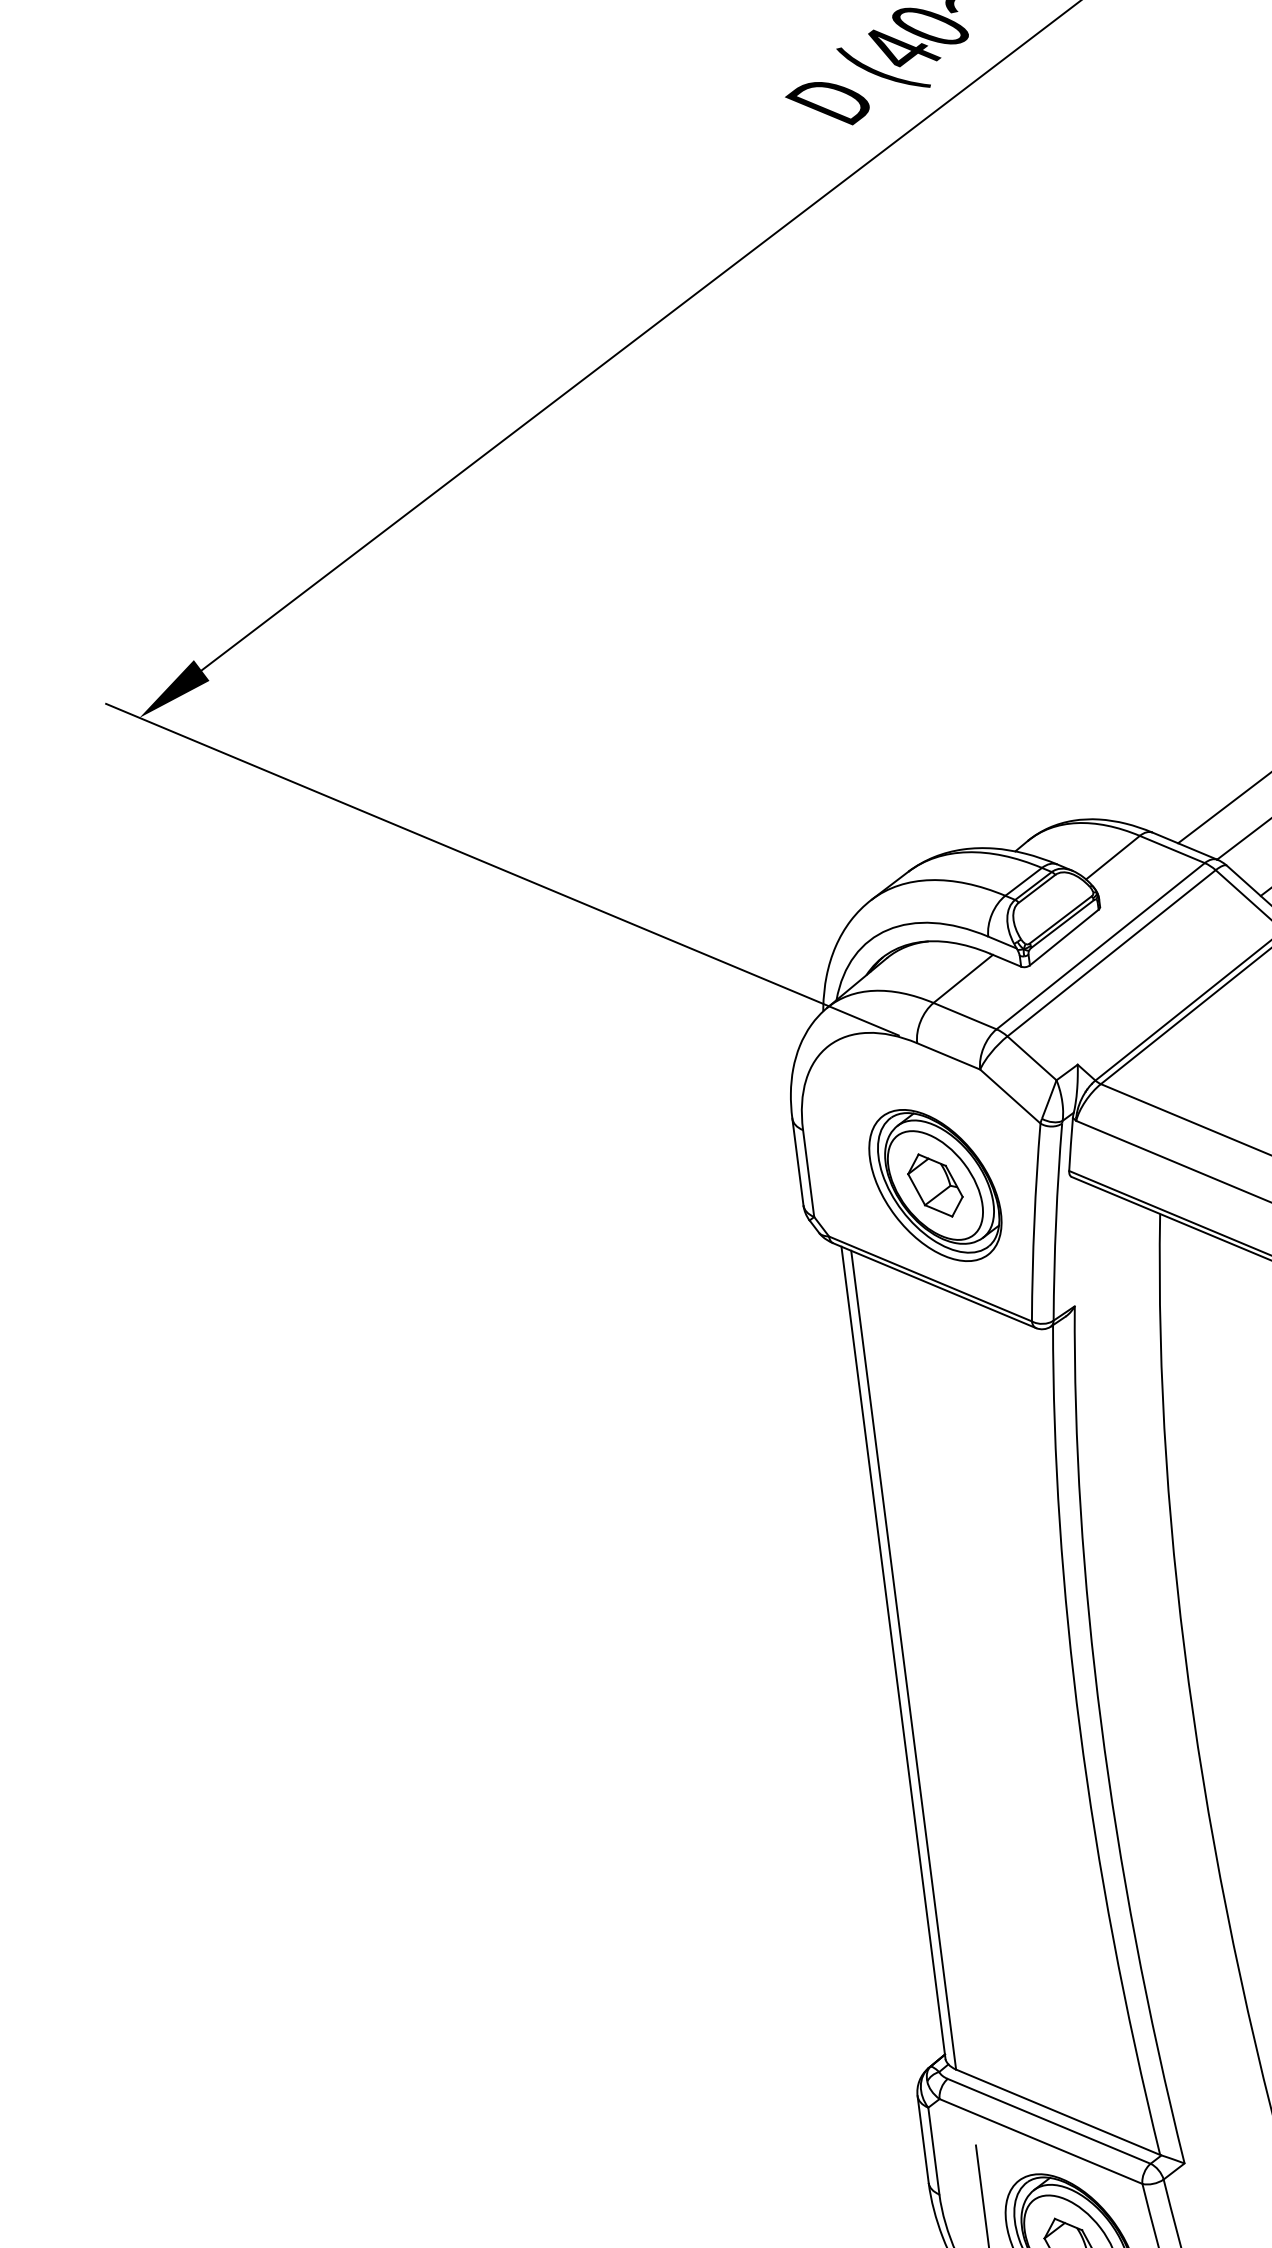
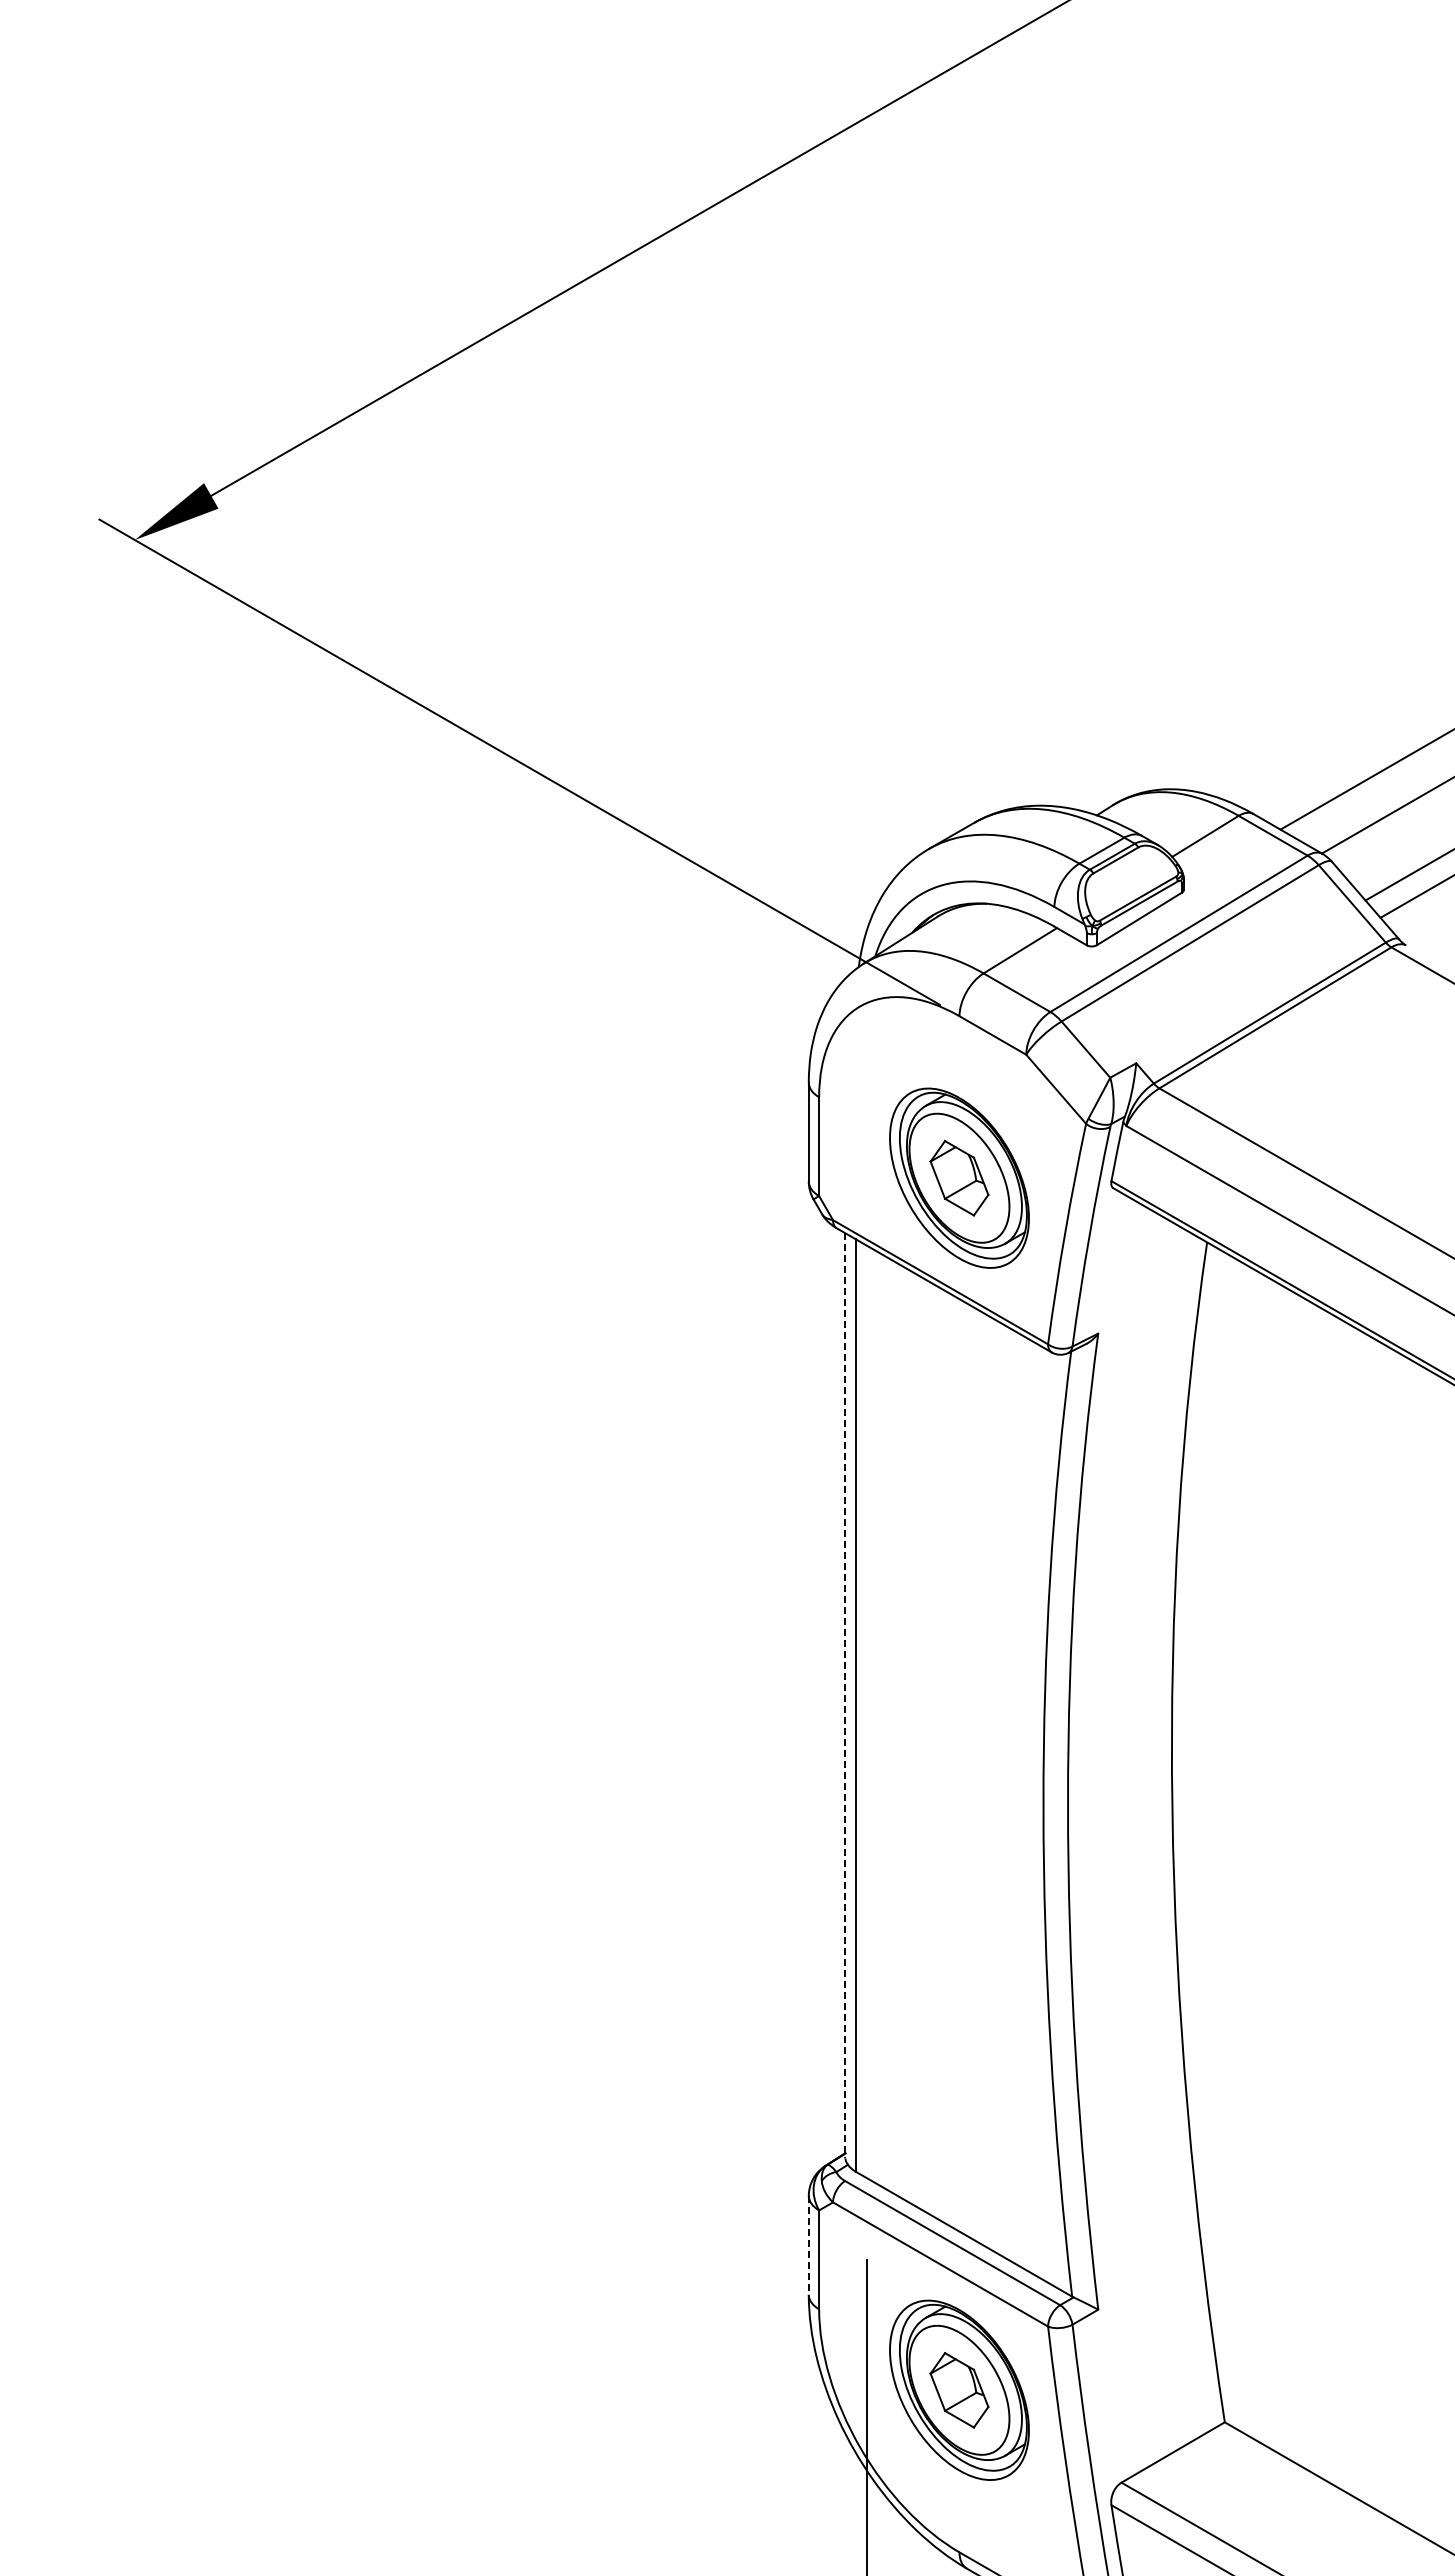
line: (893, 1652) -> (845, 1695), solid -> dashed
line: (922, 2139) -> (808, 2245), solid -> dashed

